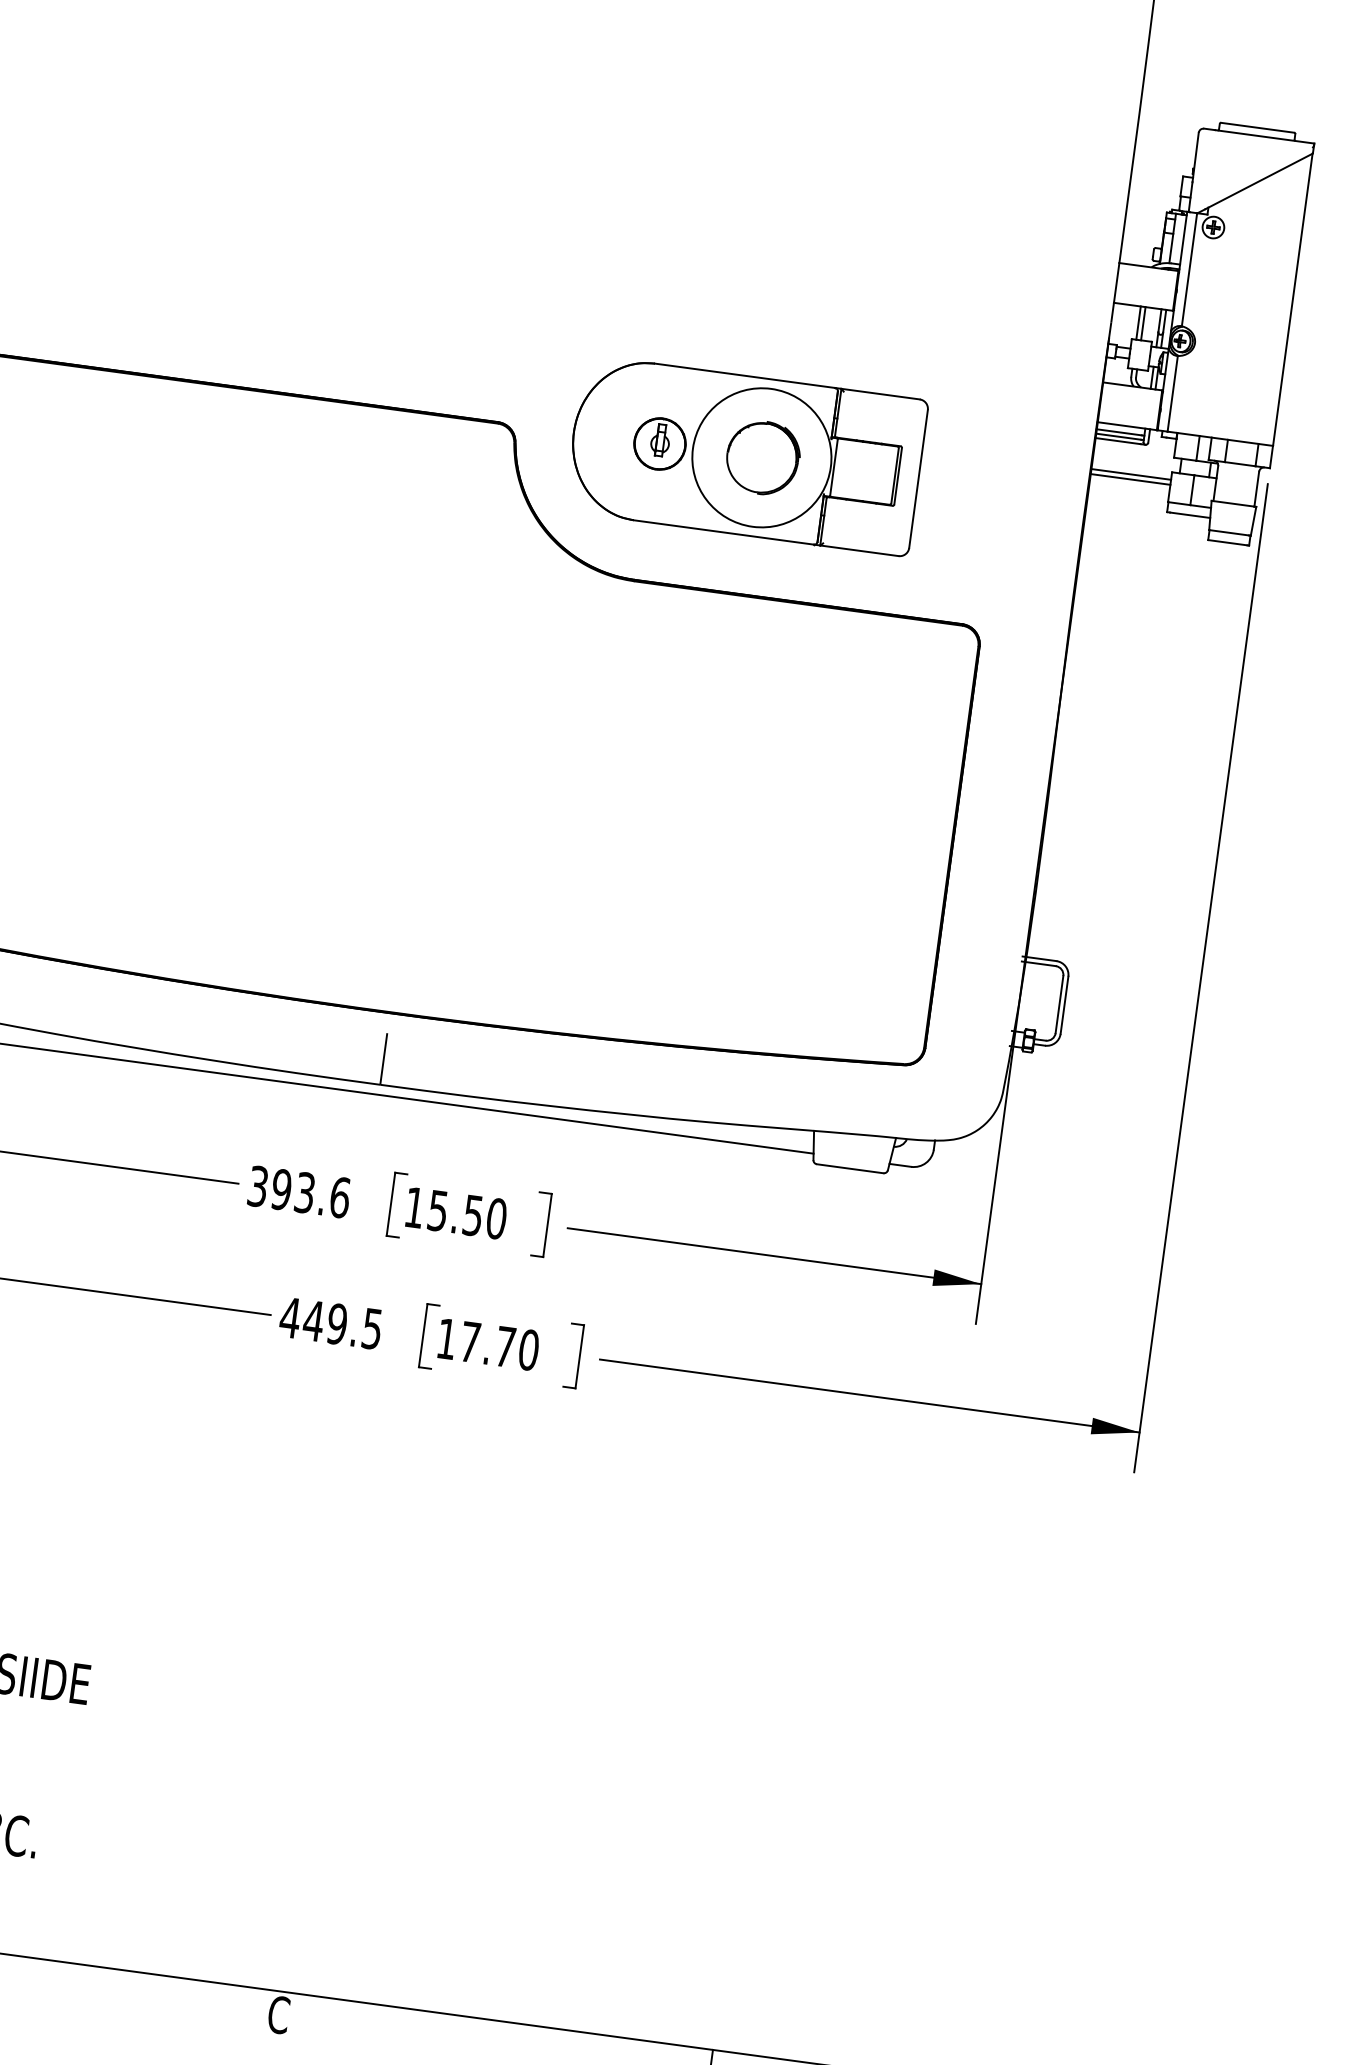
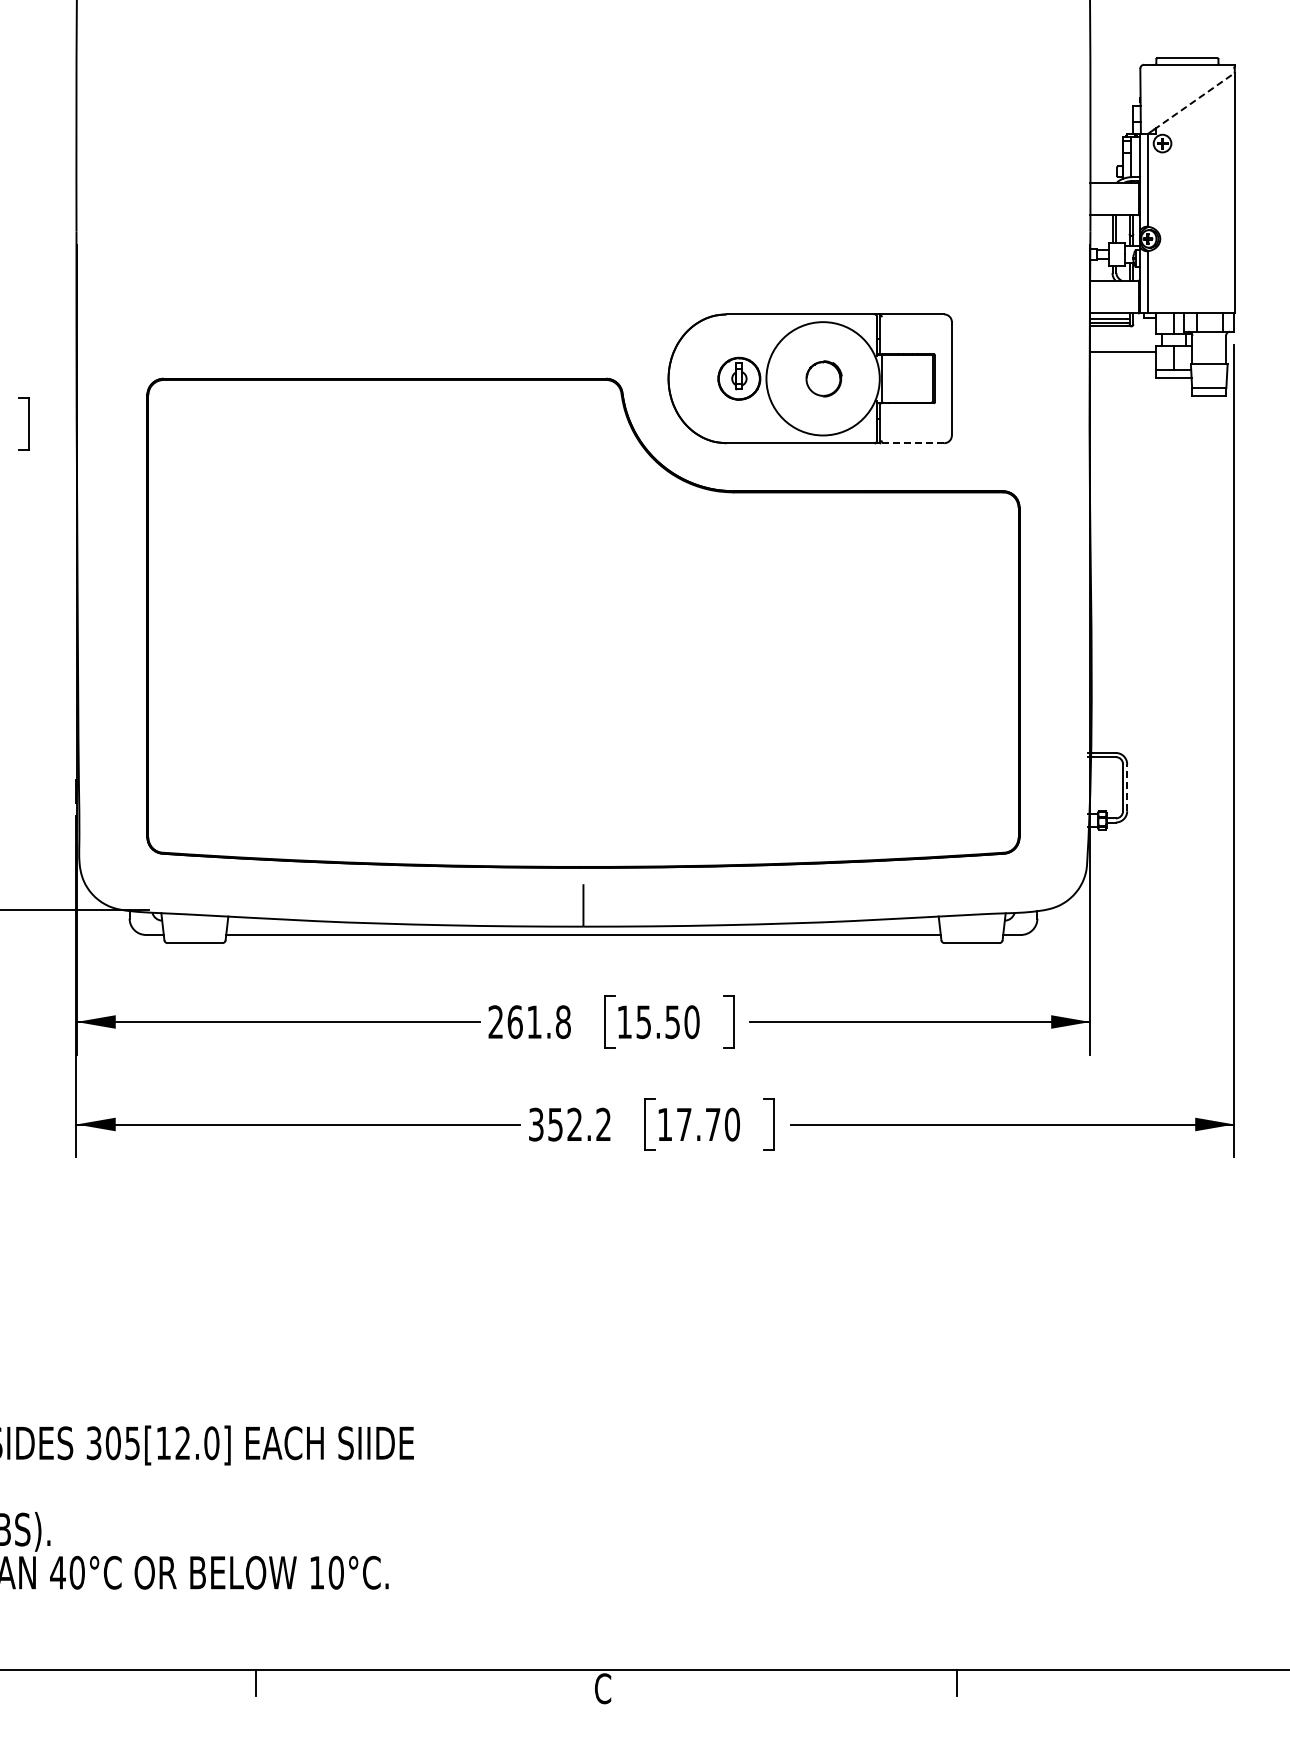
line: (1259, 181) -> (1194, 101), solid -> dashed
part: (762, 457) -> (823, 378), size x0.6
line: (1129, 479) -> (1122, 356), removed
line: (858, 551) -> (911, 443), solid -> dashed
line: (1064, 1005) -> (1127, 787), solid -> dashed
text: (298, 1192) -> (529, 1022), 393.6 -> 261.8
text: (330, 1323) -> (569, 1124), 449.5 -> 352.2

